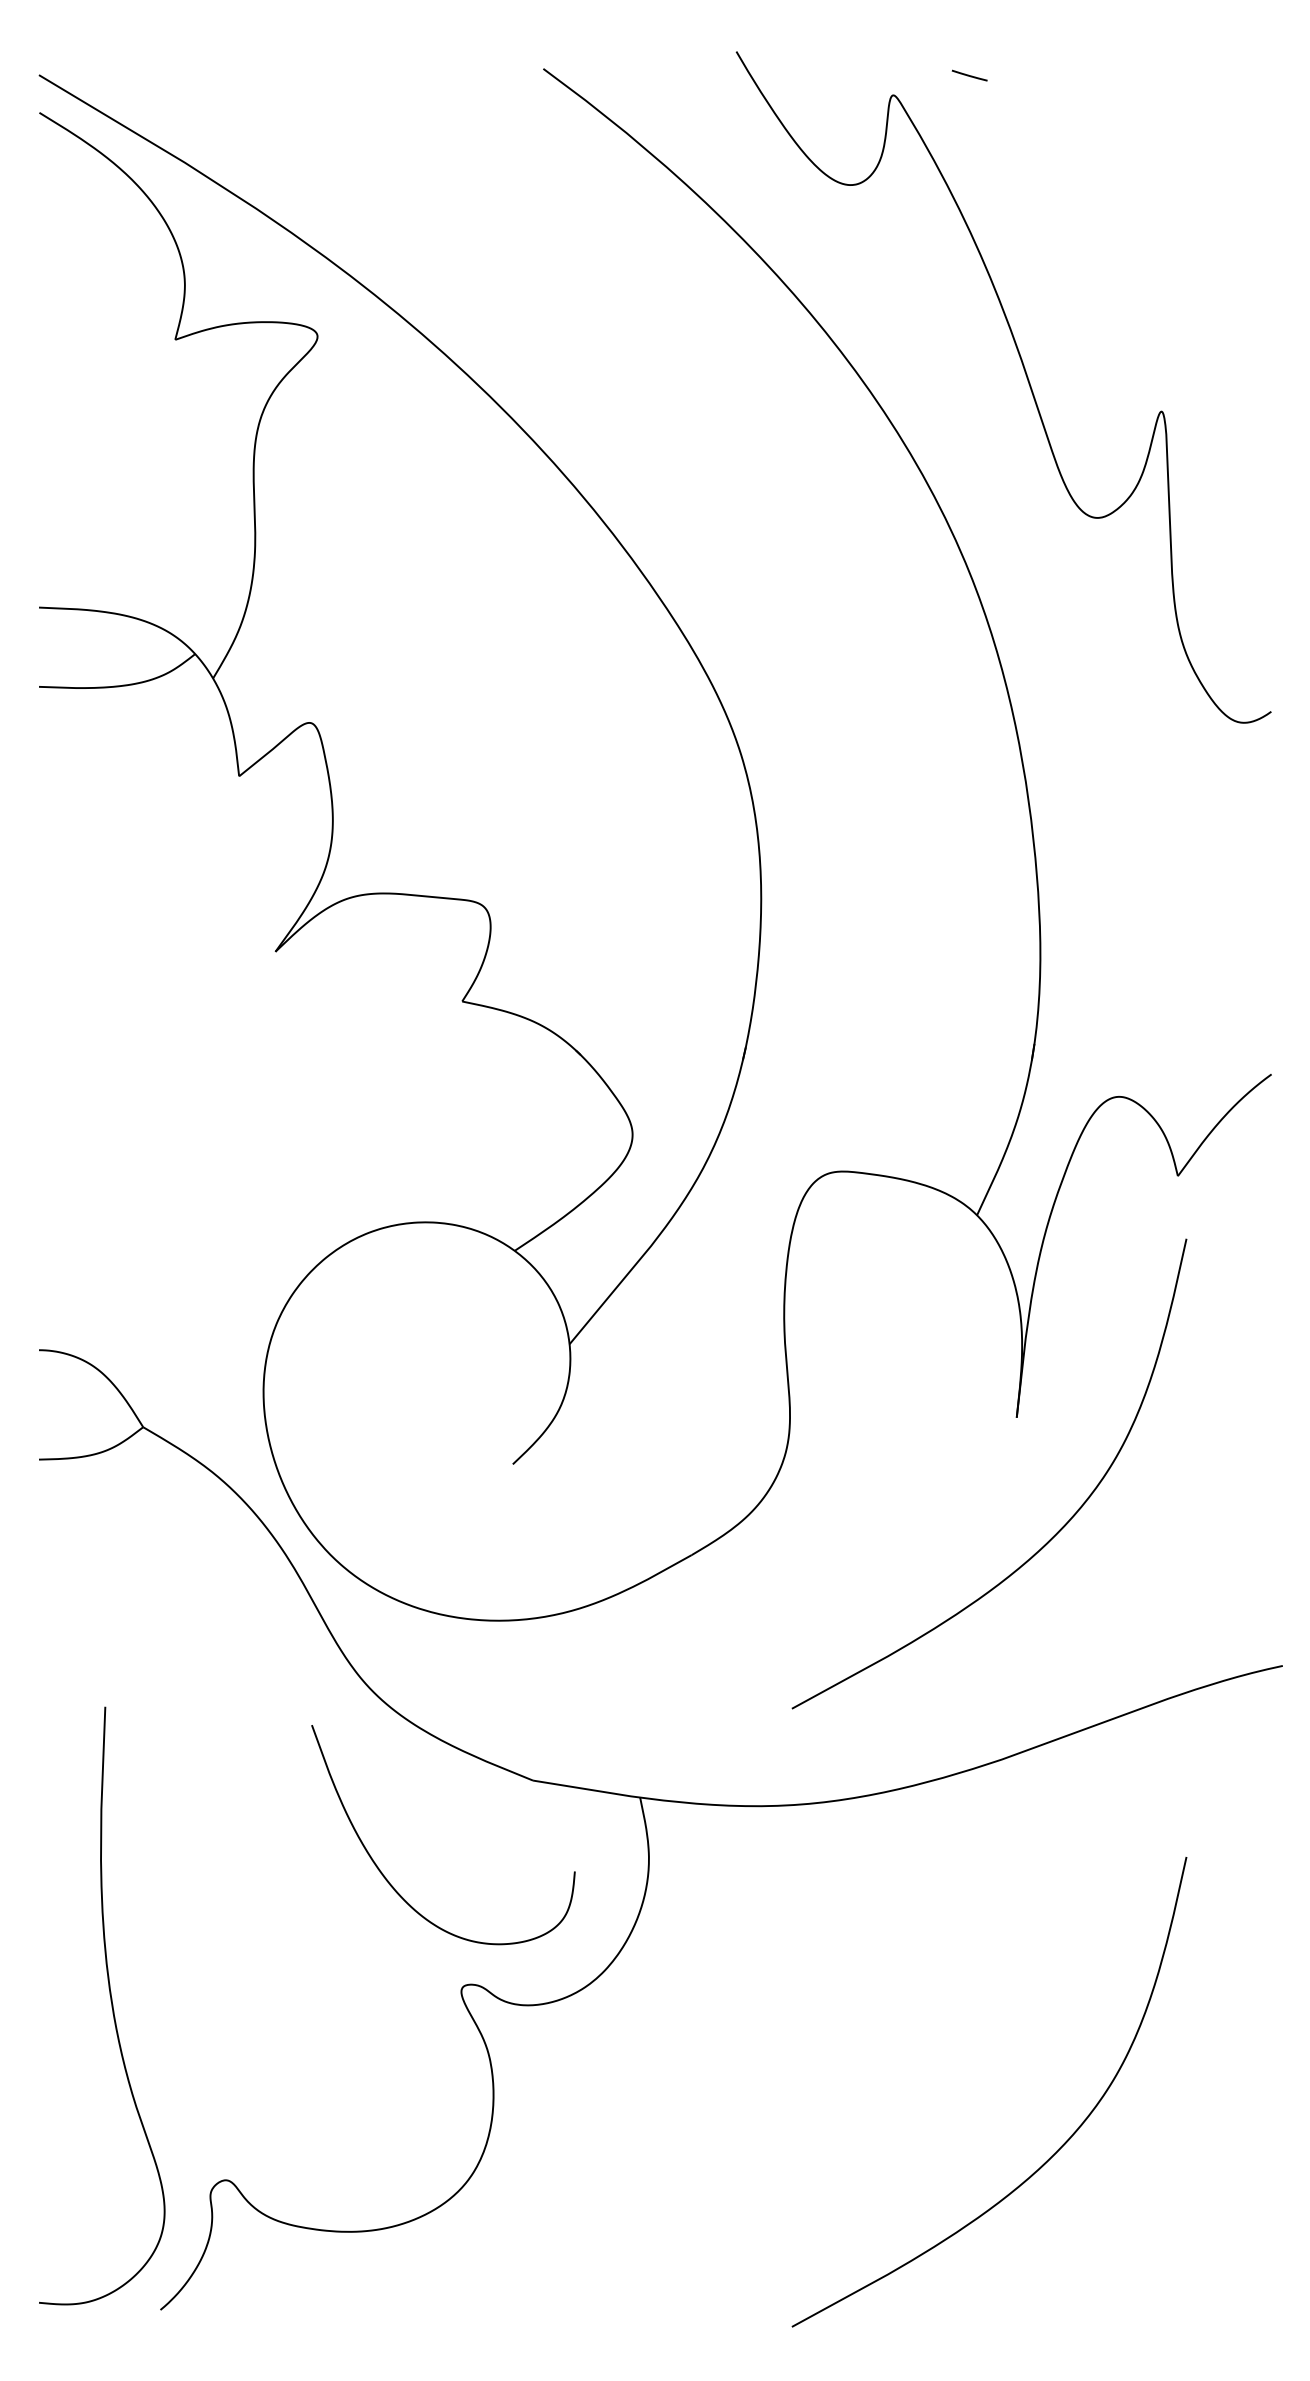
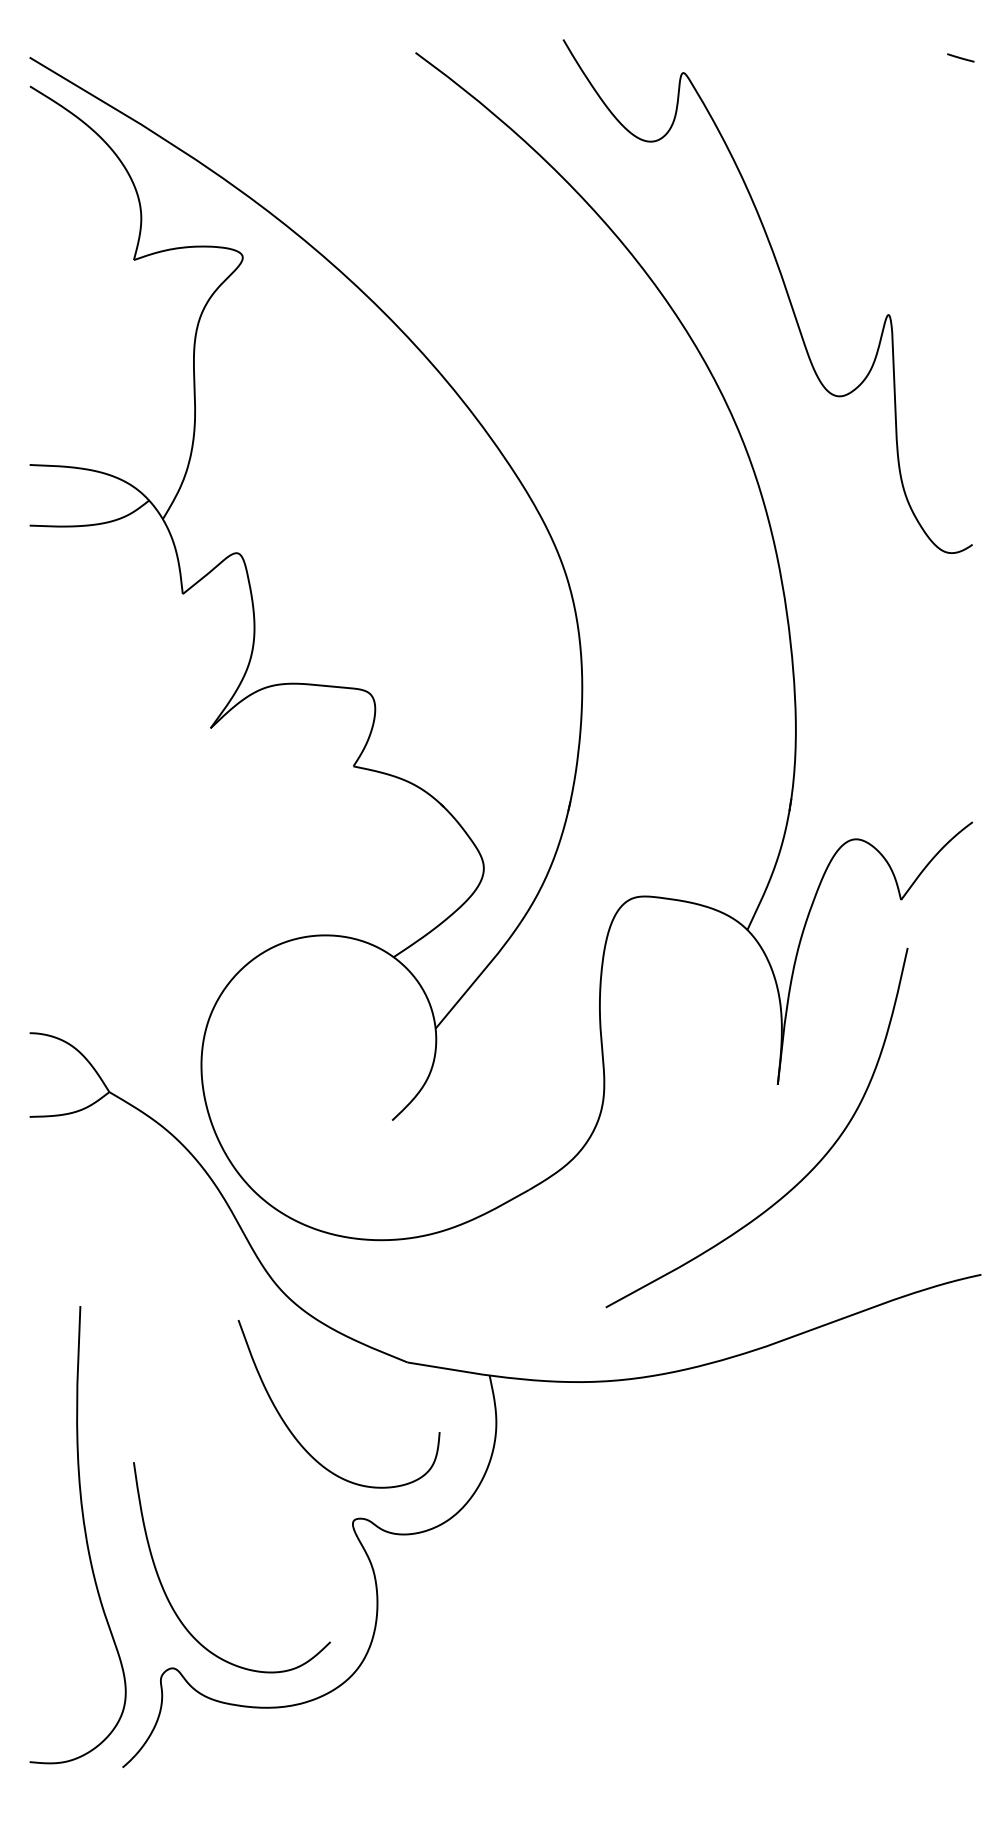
line: (969, 75) -> (960, 57), moved
curve: (219, 2085) -> (167, 1595), added
curve: (1051, 2155) -> (804, 1649), removed

